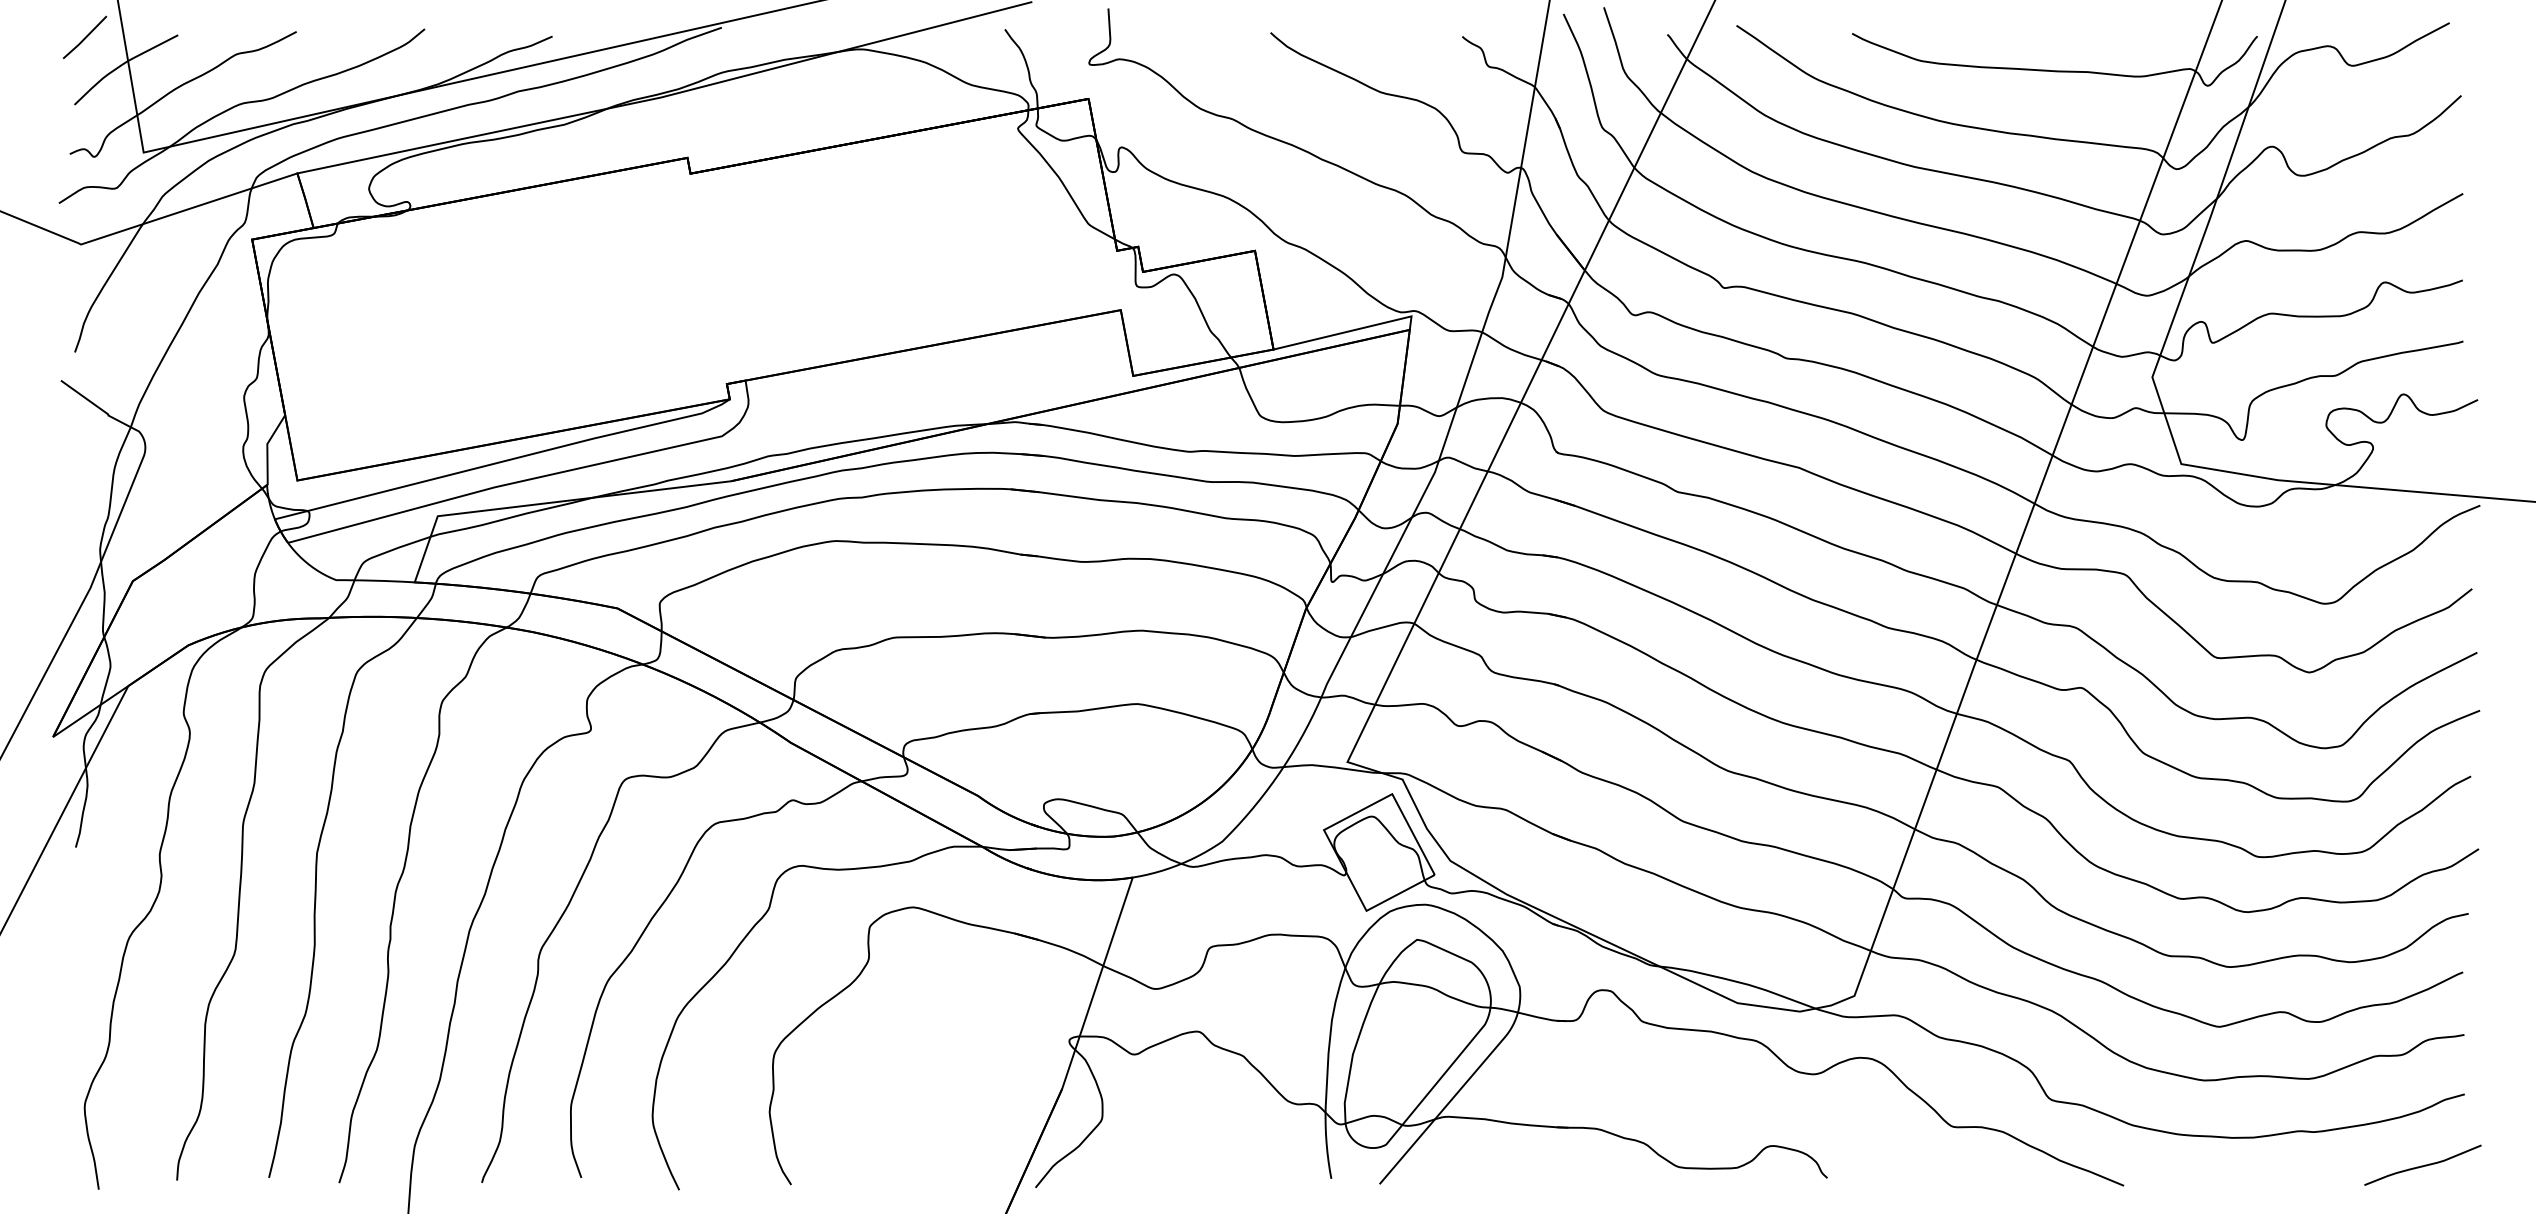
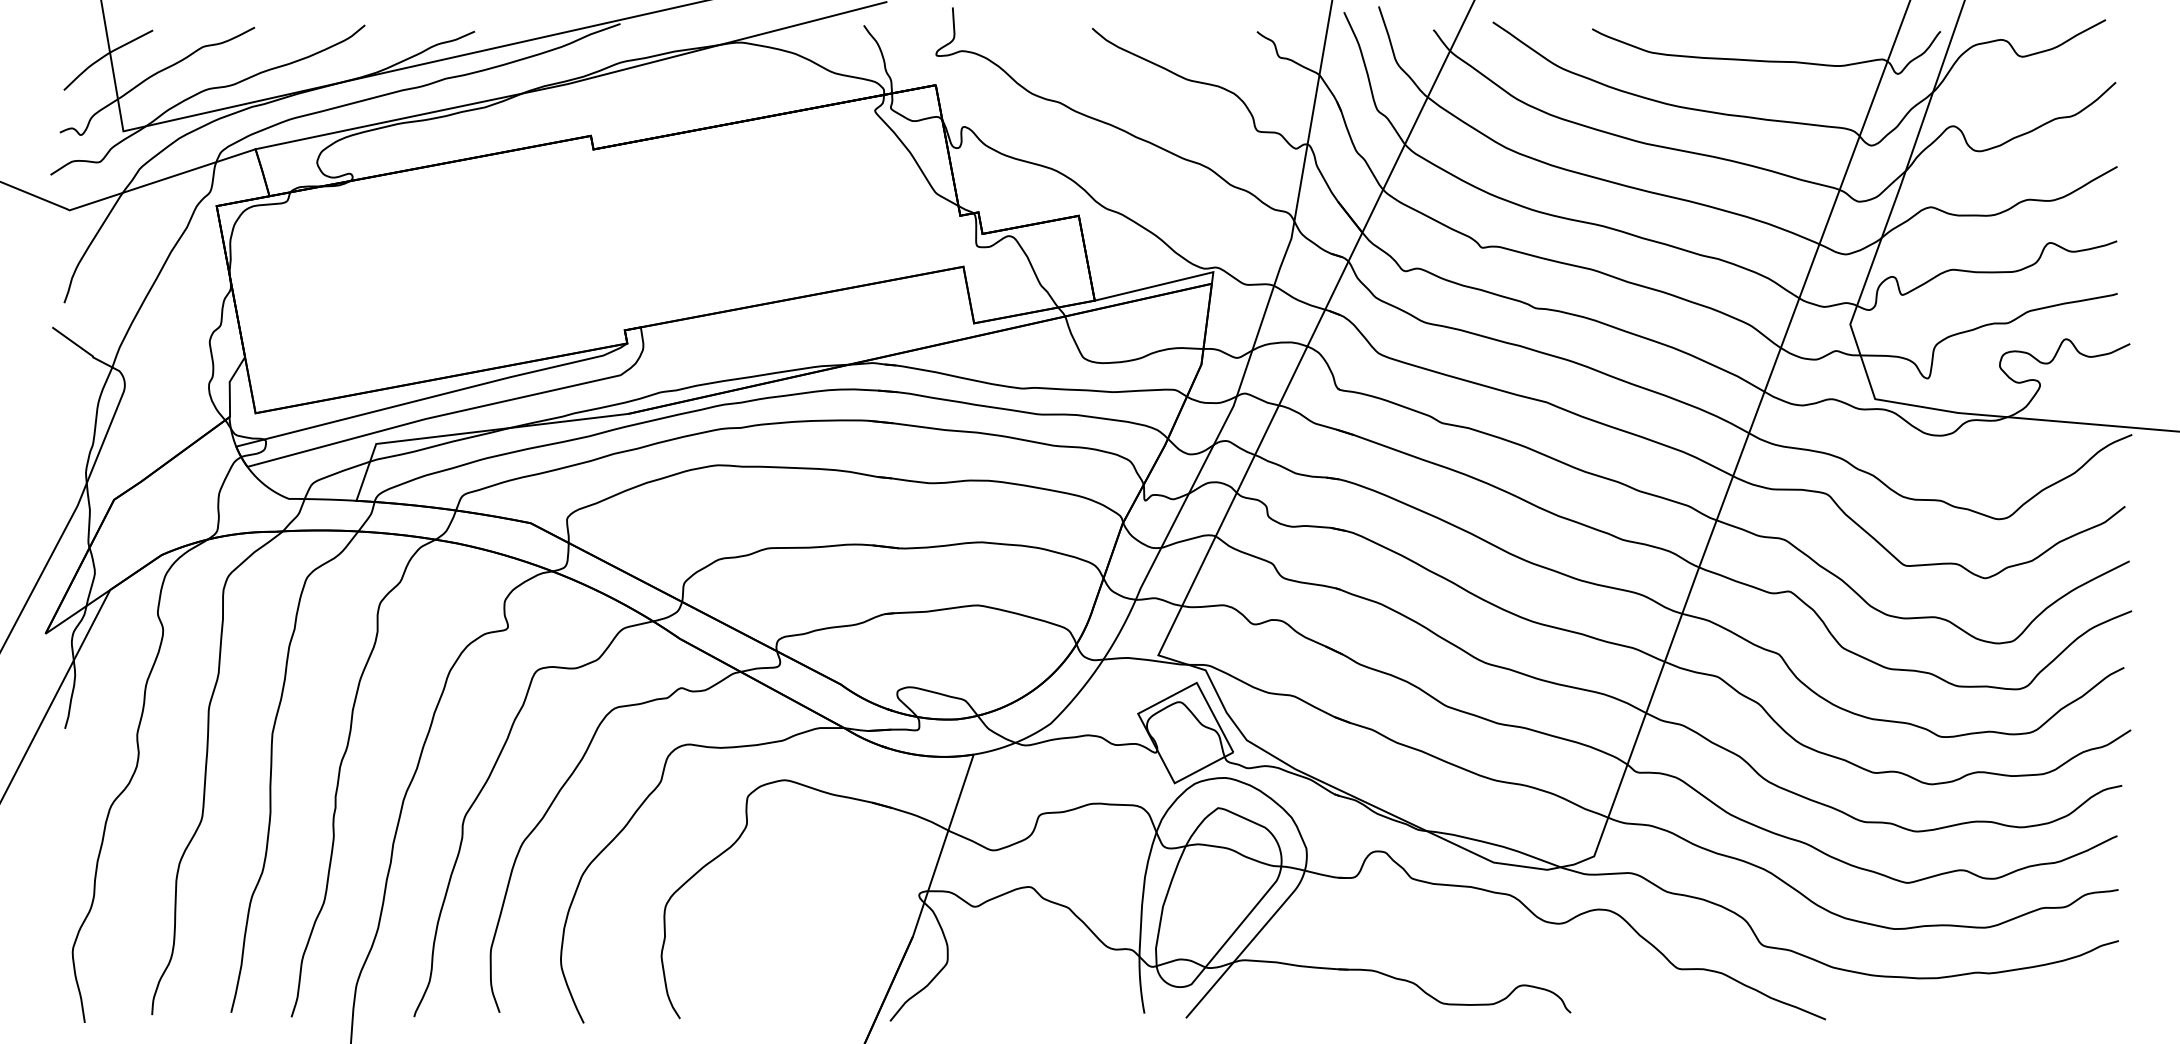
line: (85, 37) -> (73, 32), removed
curve: (2422, 1165) -> (2082, 1002), removed

